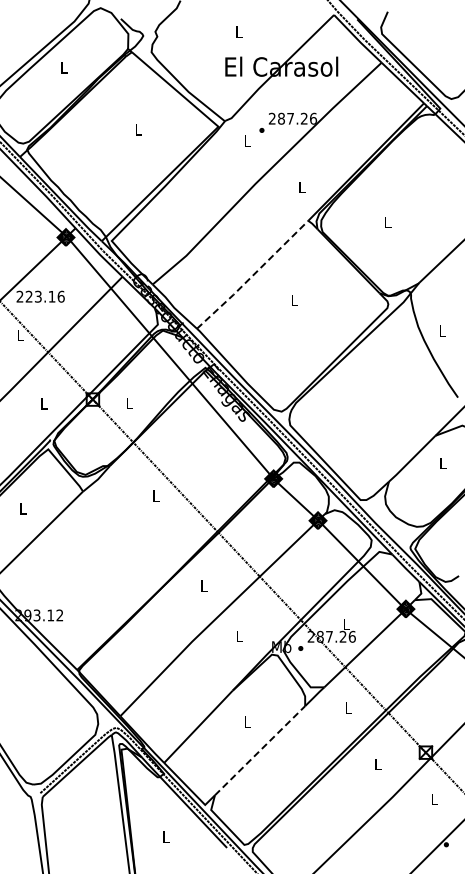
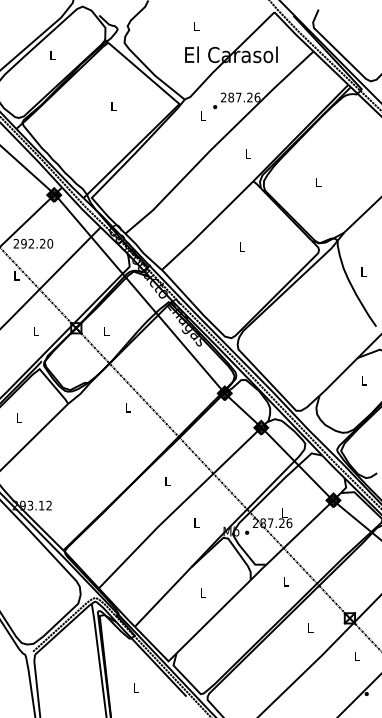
line: (253, 275) -> (208, 226), dashed -> solid
text: (44, 296) -> (36, 243), 223.16 -> 292.20
line: (260, 750) -> (214, 616), dashed -> solid

